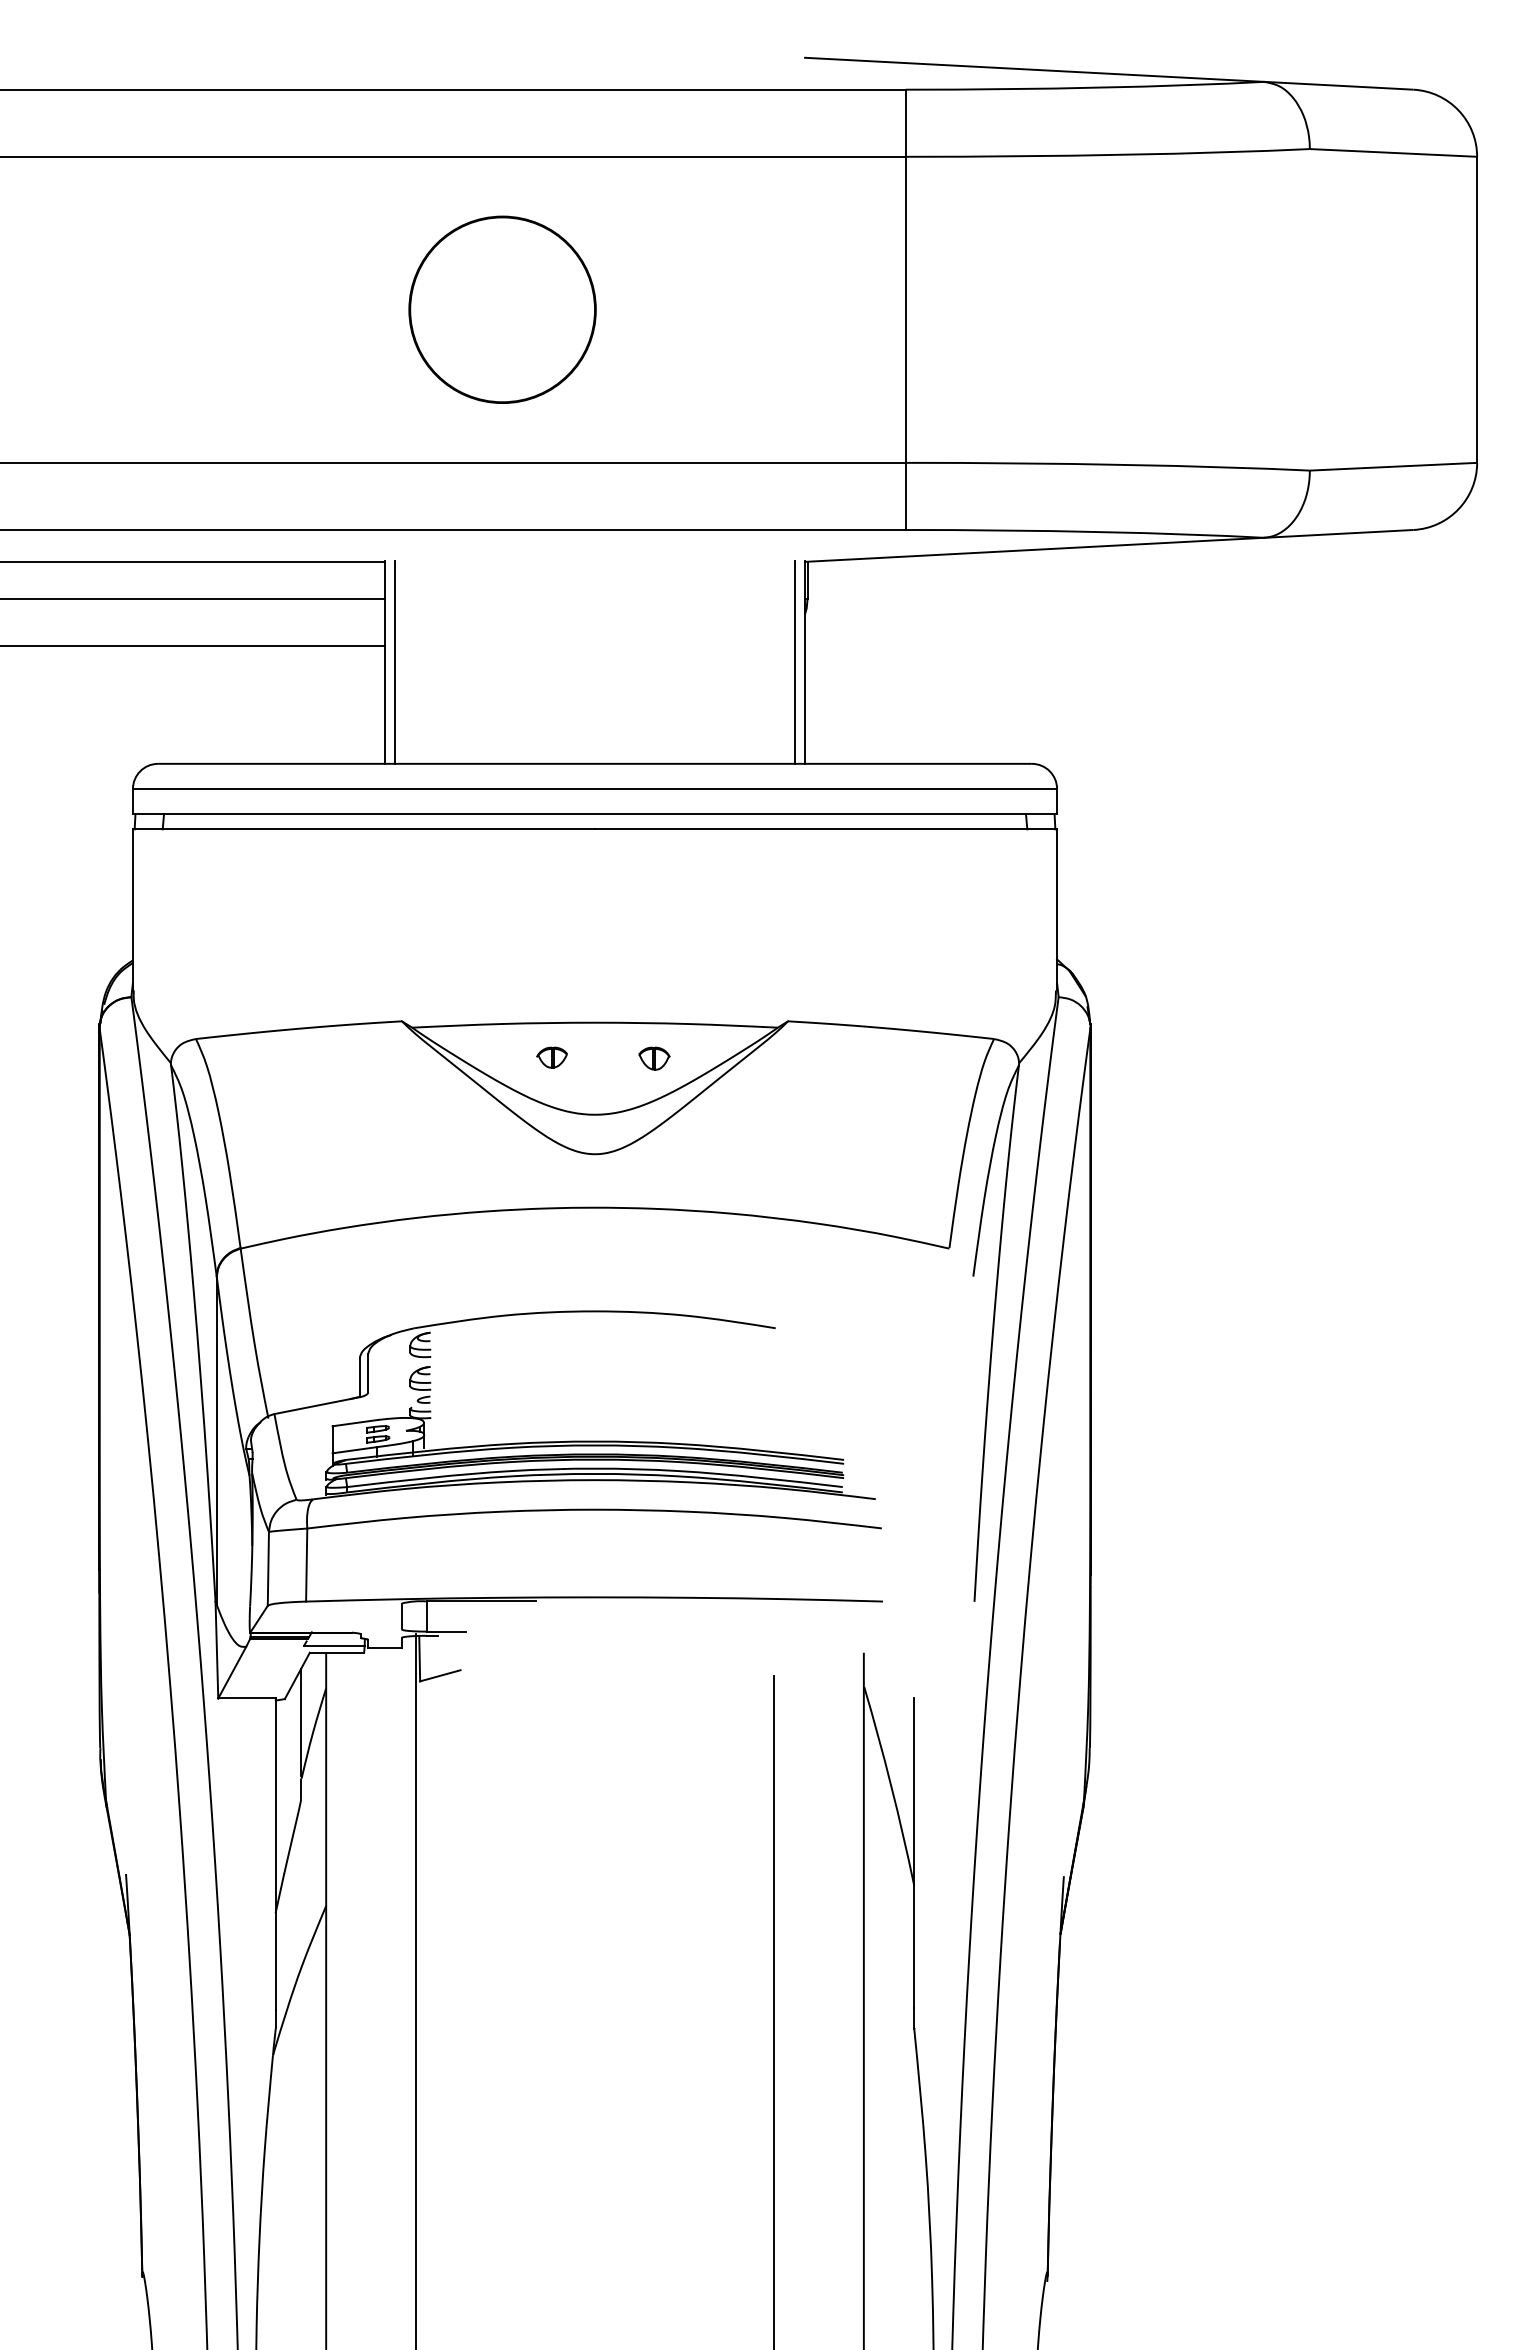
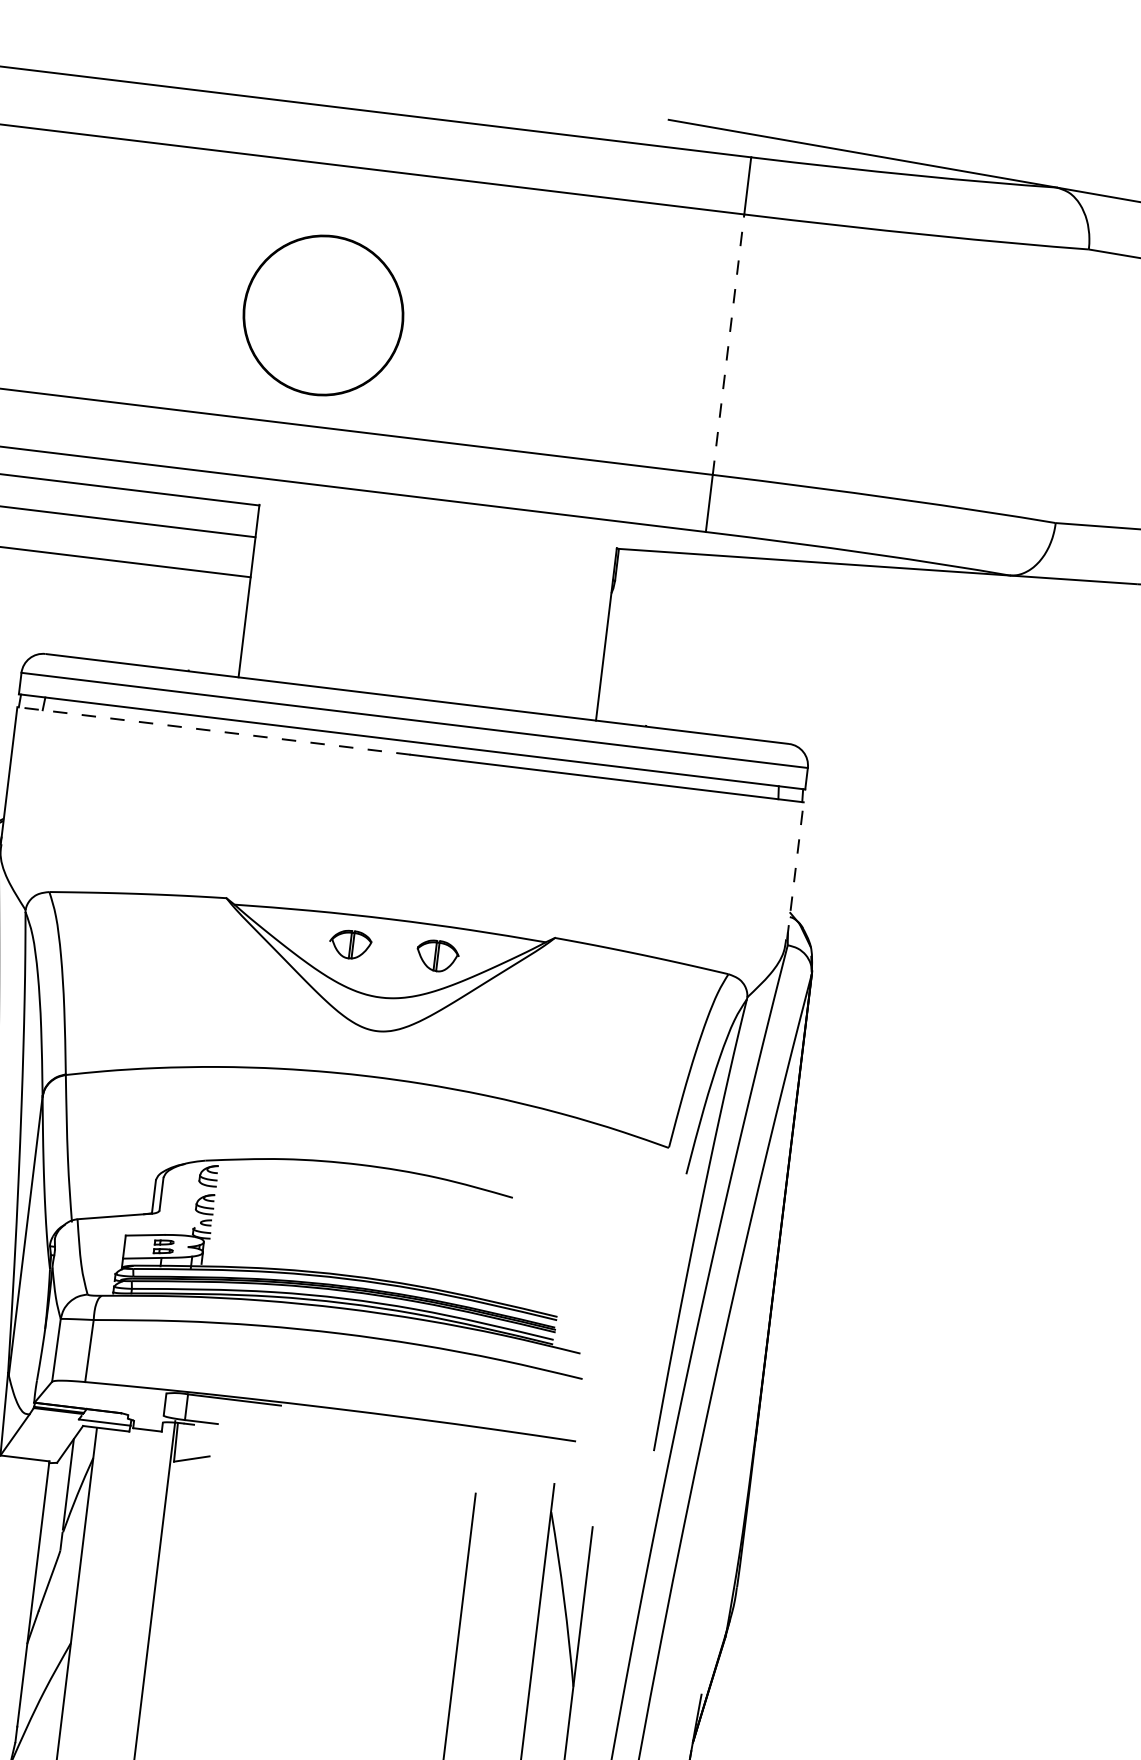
circle: (502, 309) -> (323, 315), moved
line: (905, 309) -> (728, 344), solid -> dashed
line: (395, 661) -> (258, 591), removed
line: (794, 661) -> (597, 632), removed
line: (363, 829) -> (213, 731), solid -> dashed
line: (1057, 909) -> (795, 870), solid -> dashed
part: (551, 1057) -> (350, 944), size x1.6
part: (654, 1058) -> (437, 955), size x1.6

